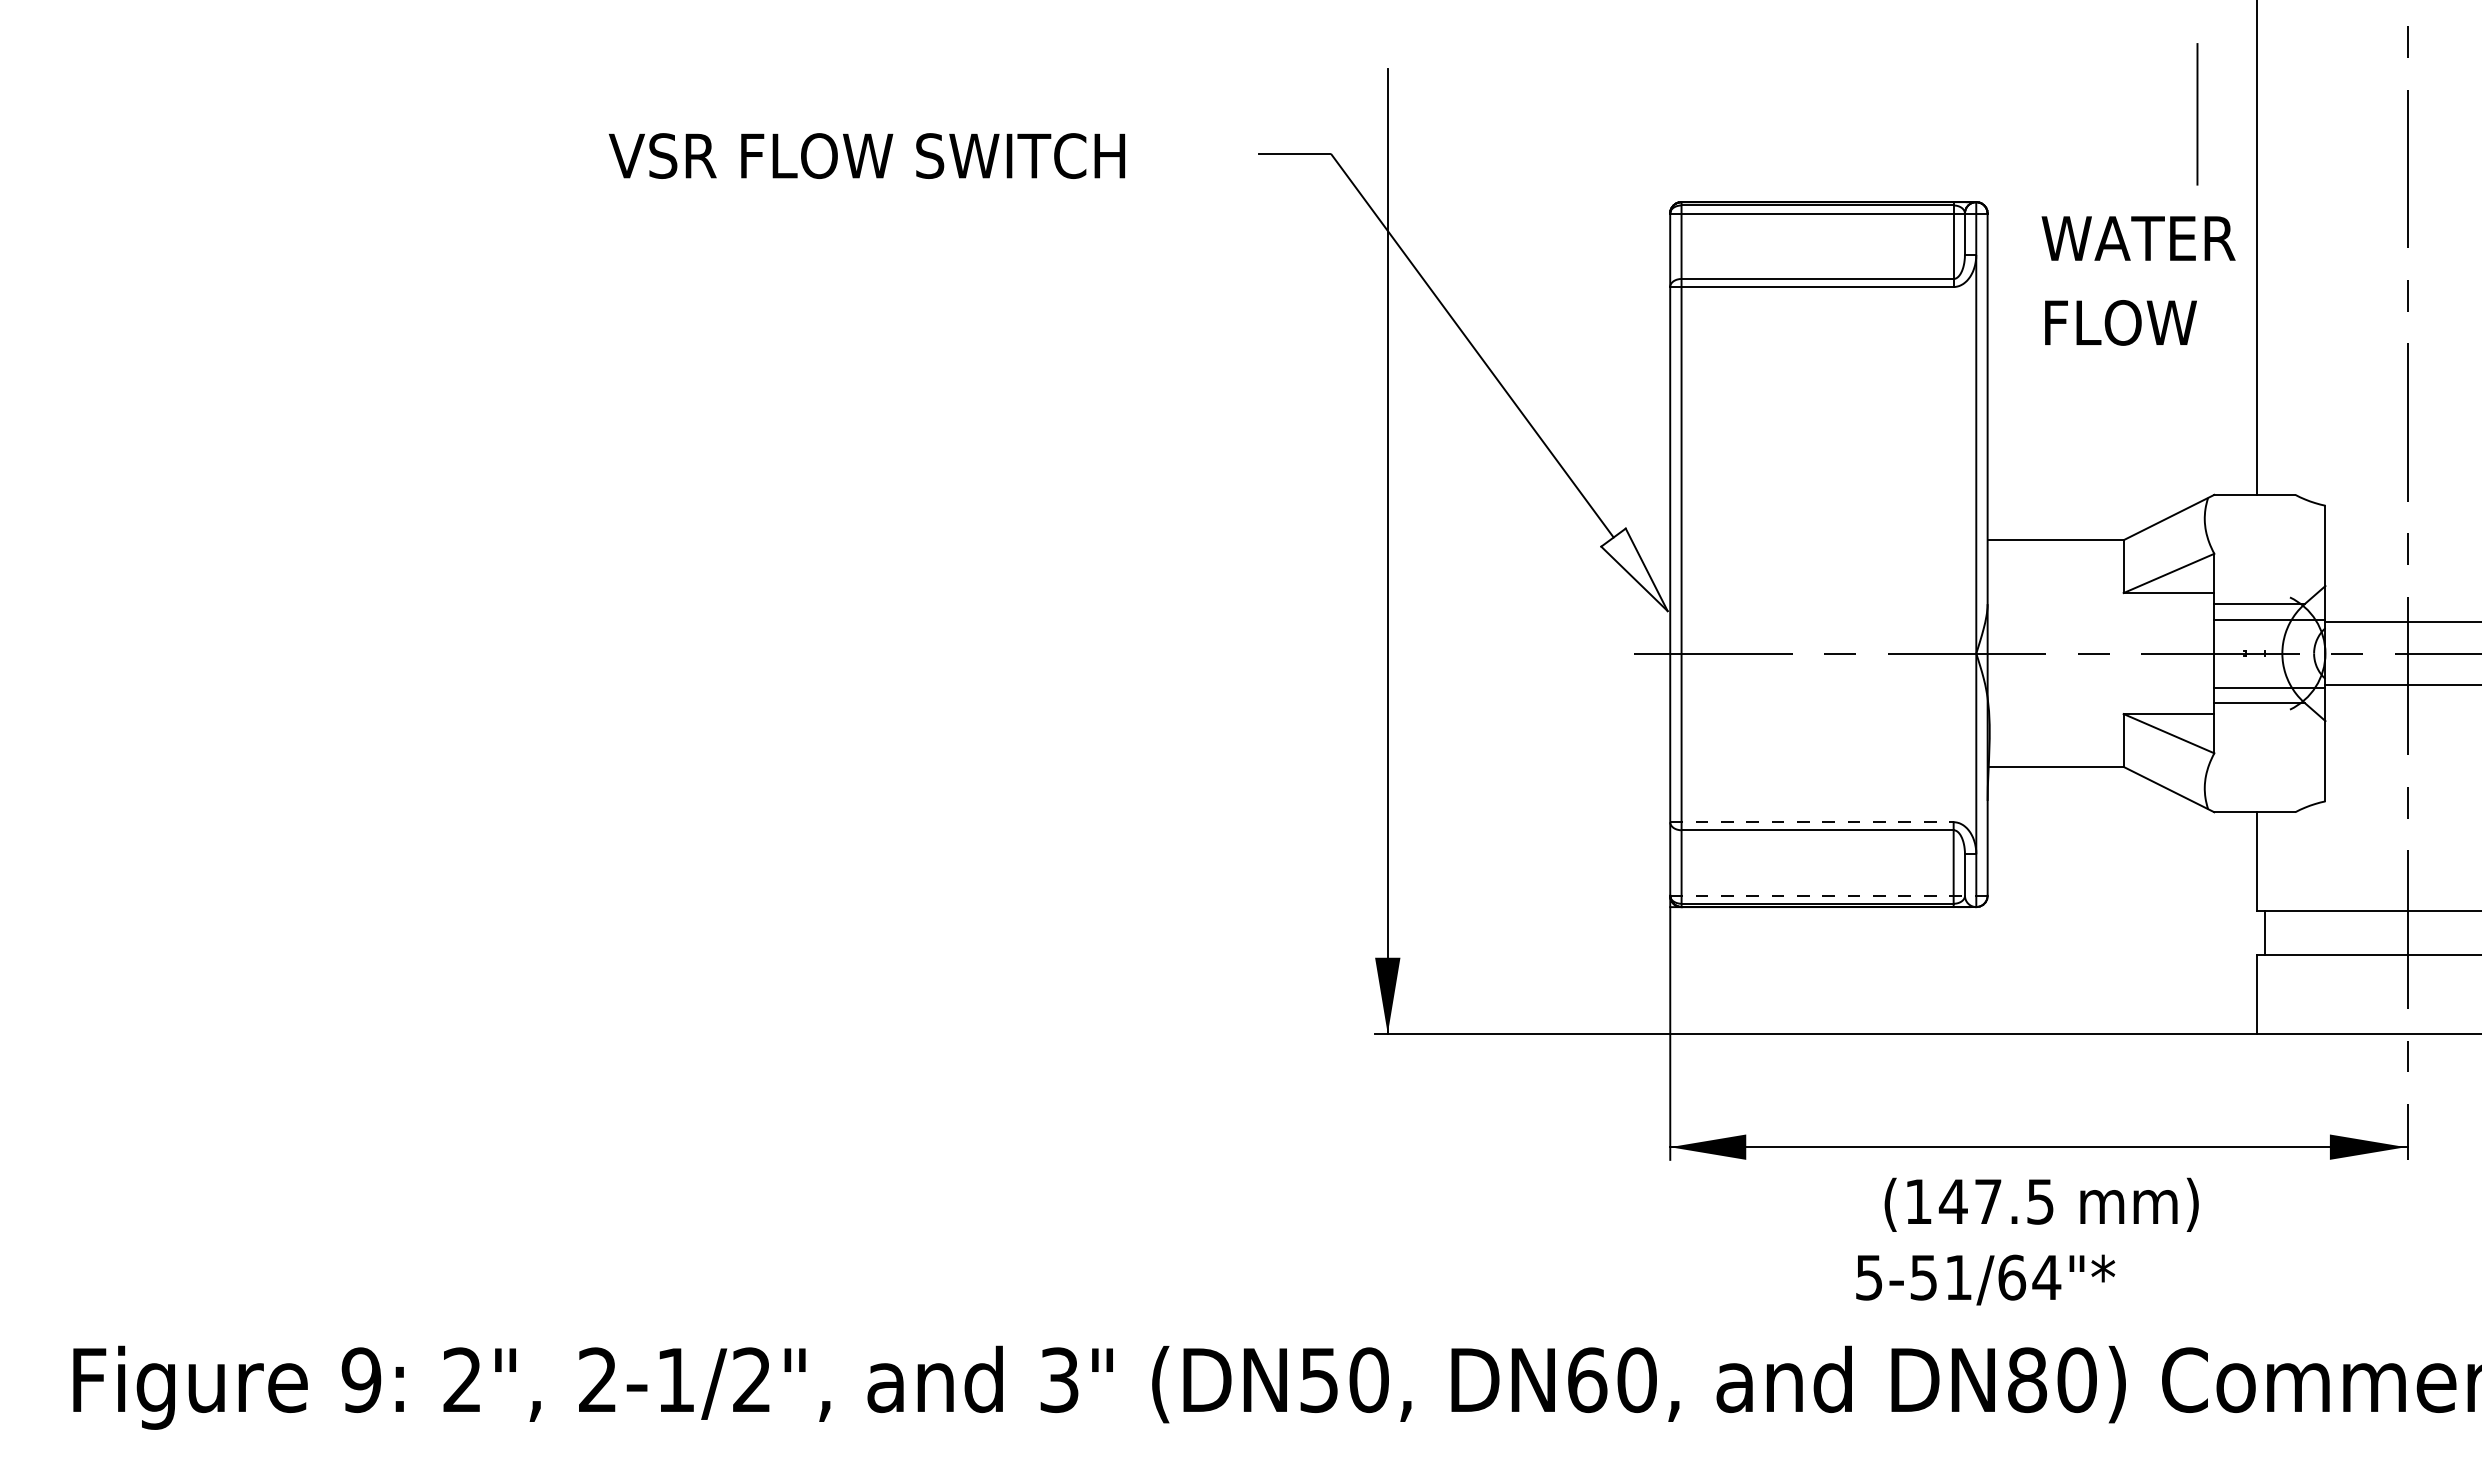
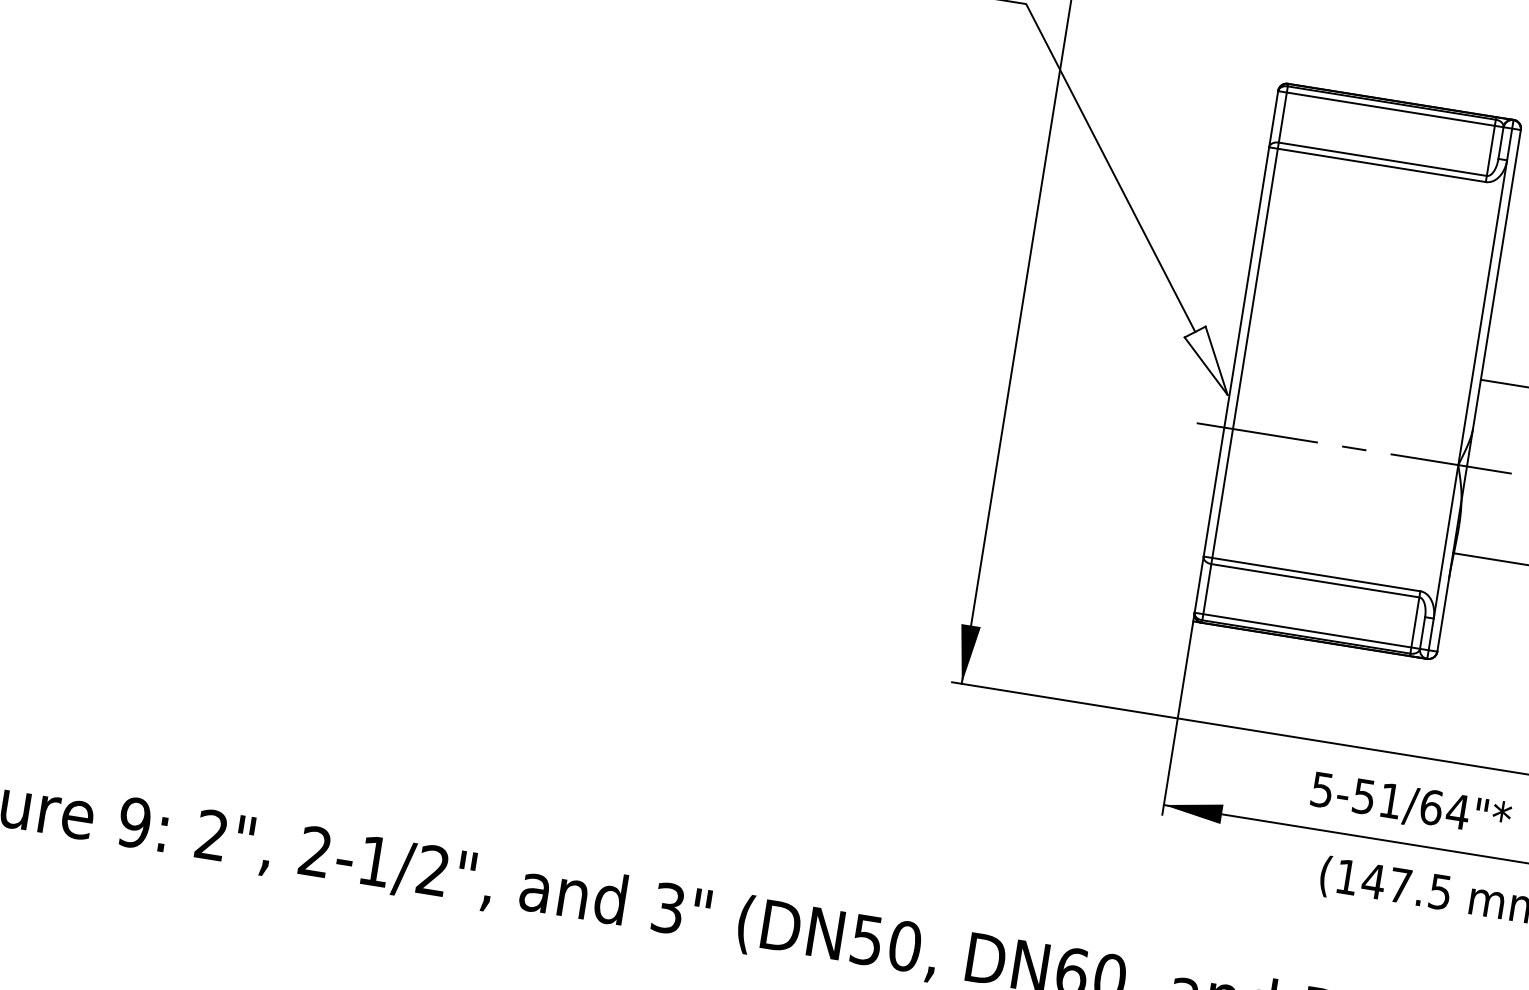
line: (1811, 822) -> (1311, 574), dashed -> solid
line: (1828, 895) -> (1315, 631), dashed -> solid
text: (1985, 1279) -> (1410, 805), moved

